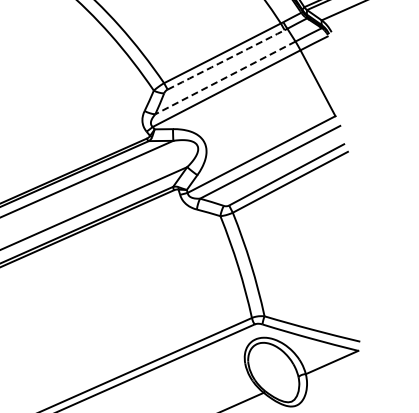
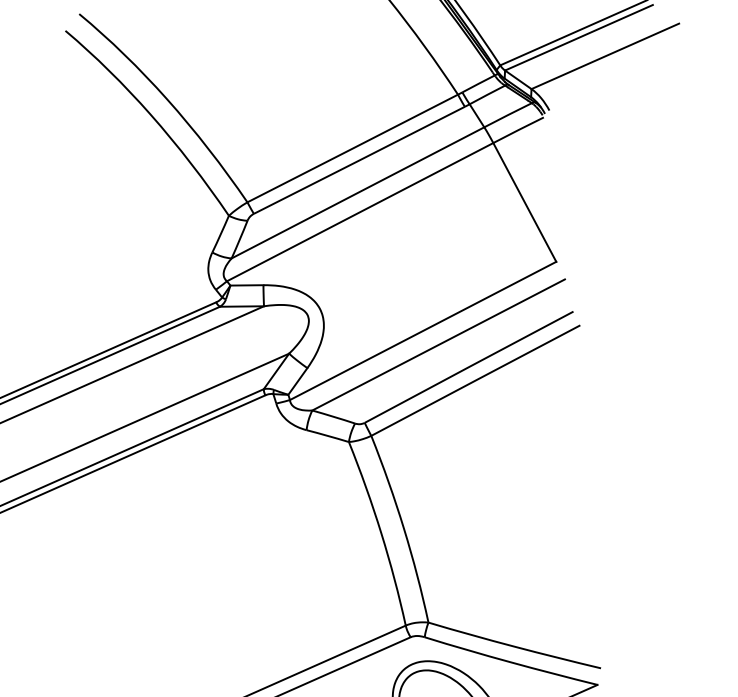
arc: (226, 59) -> (359, 159), dashed -> solid
line: (225, 77) -> (358, 192), dashed -> solid

